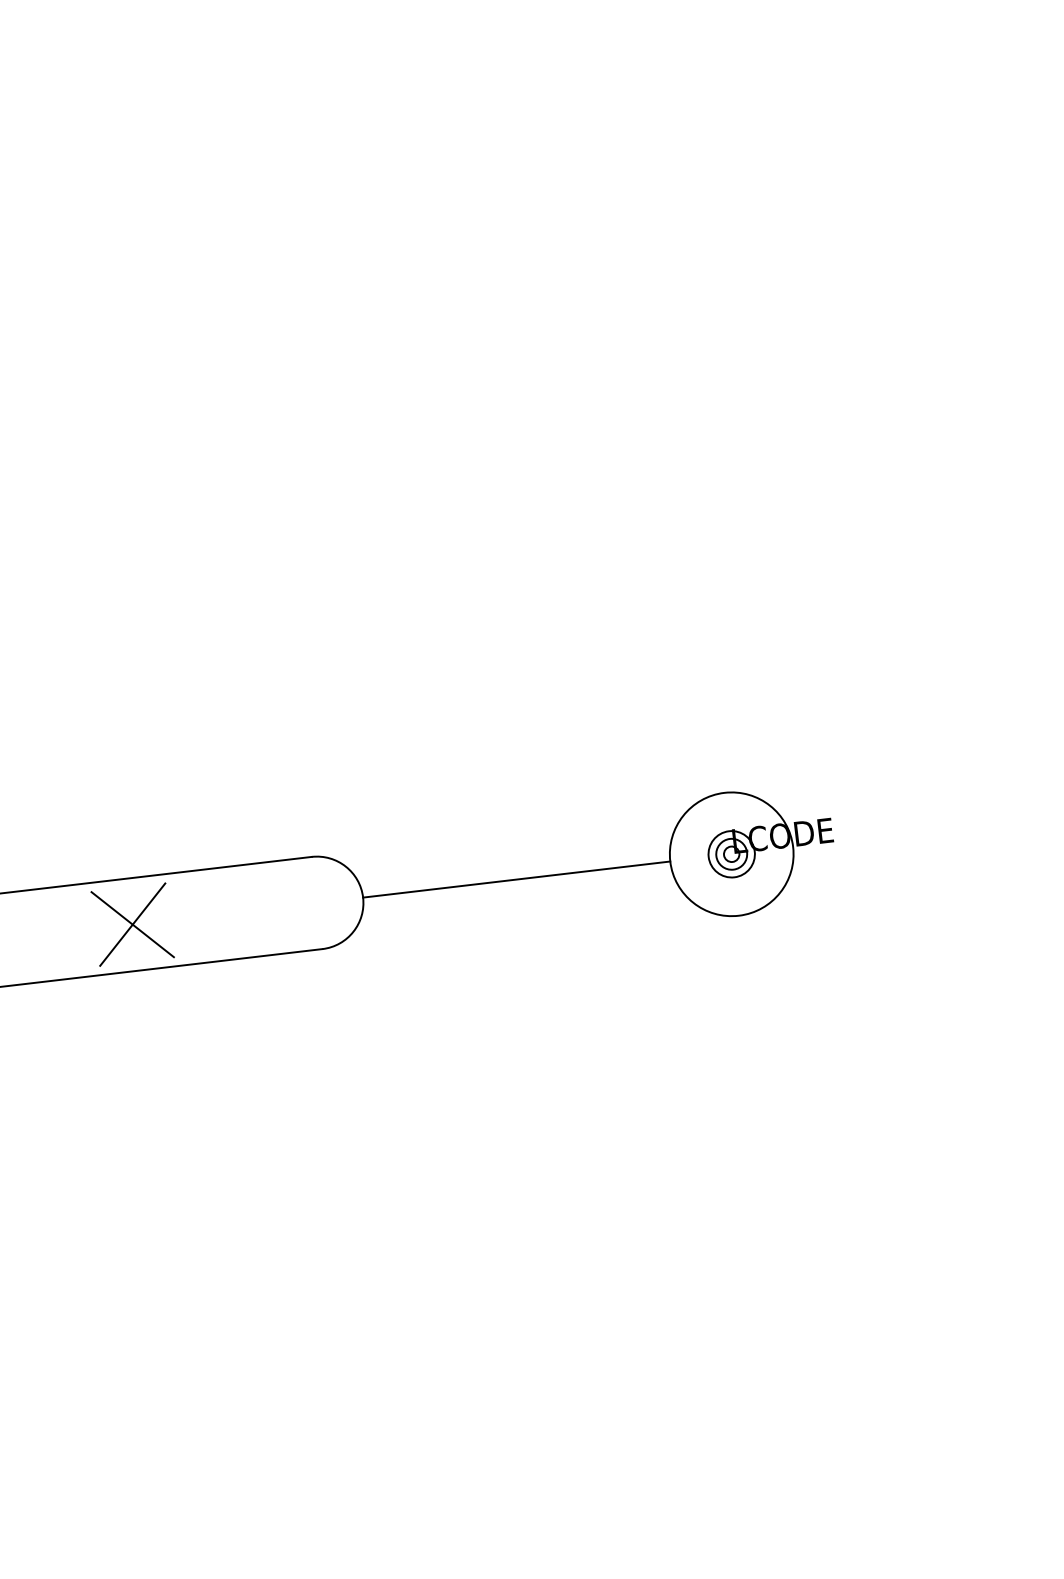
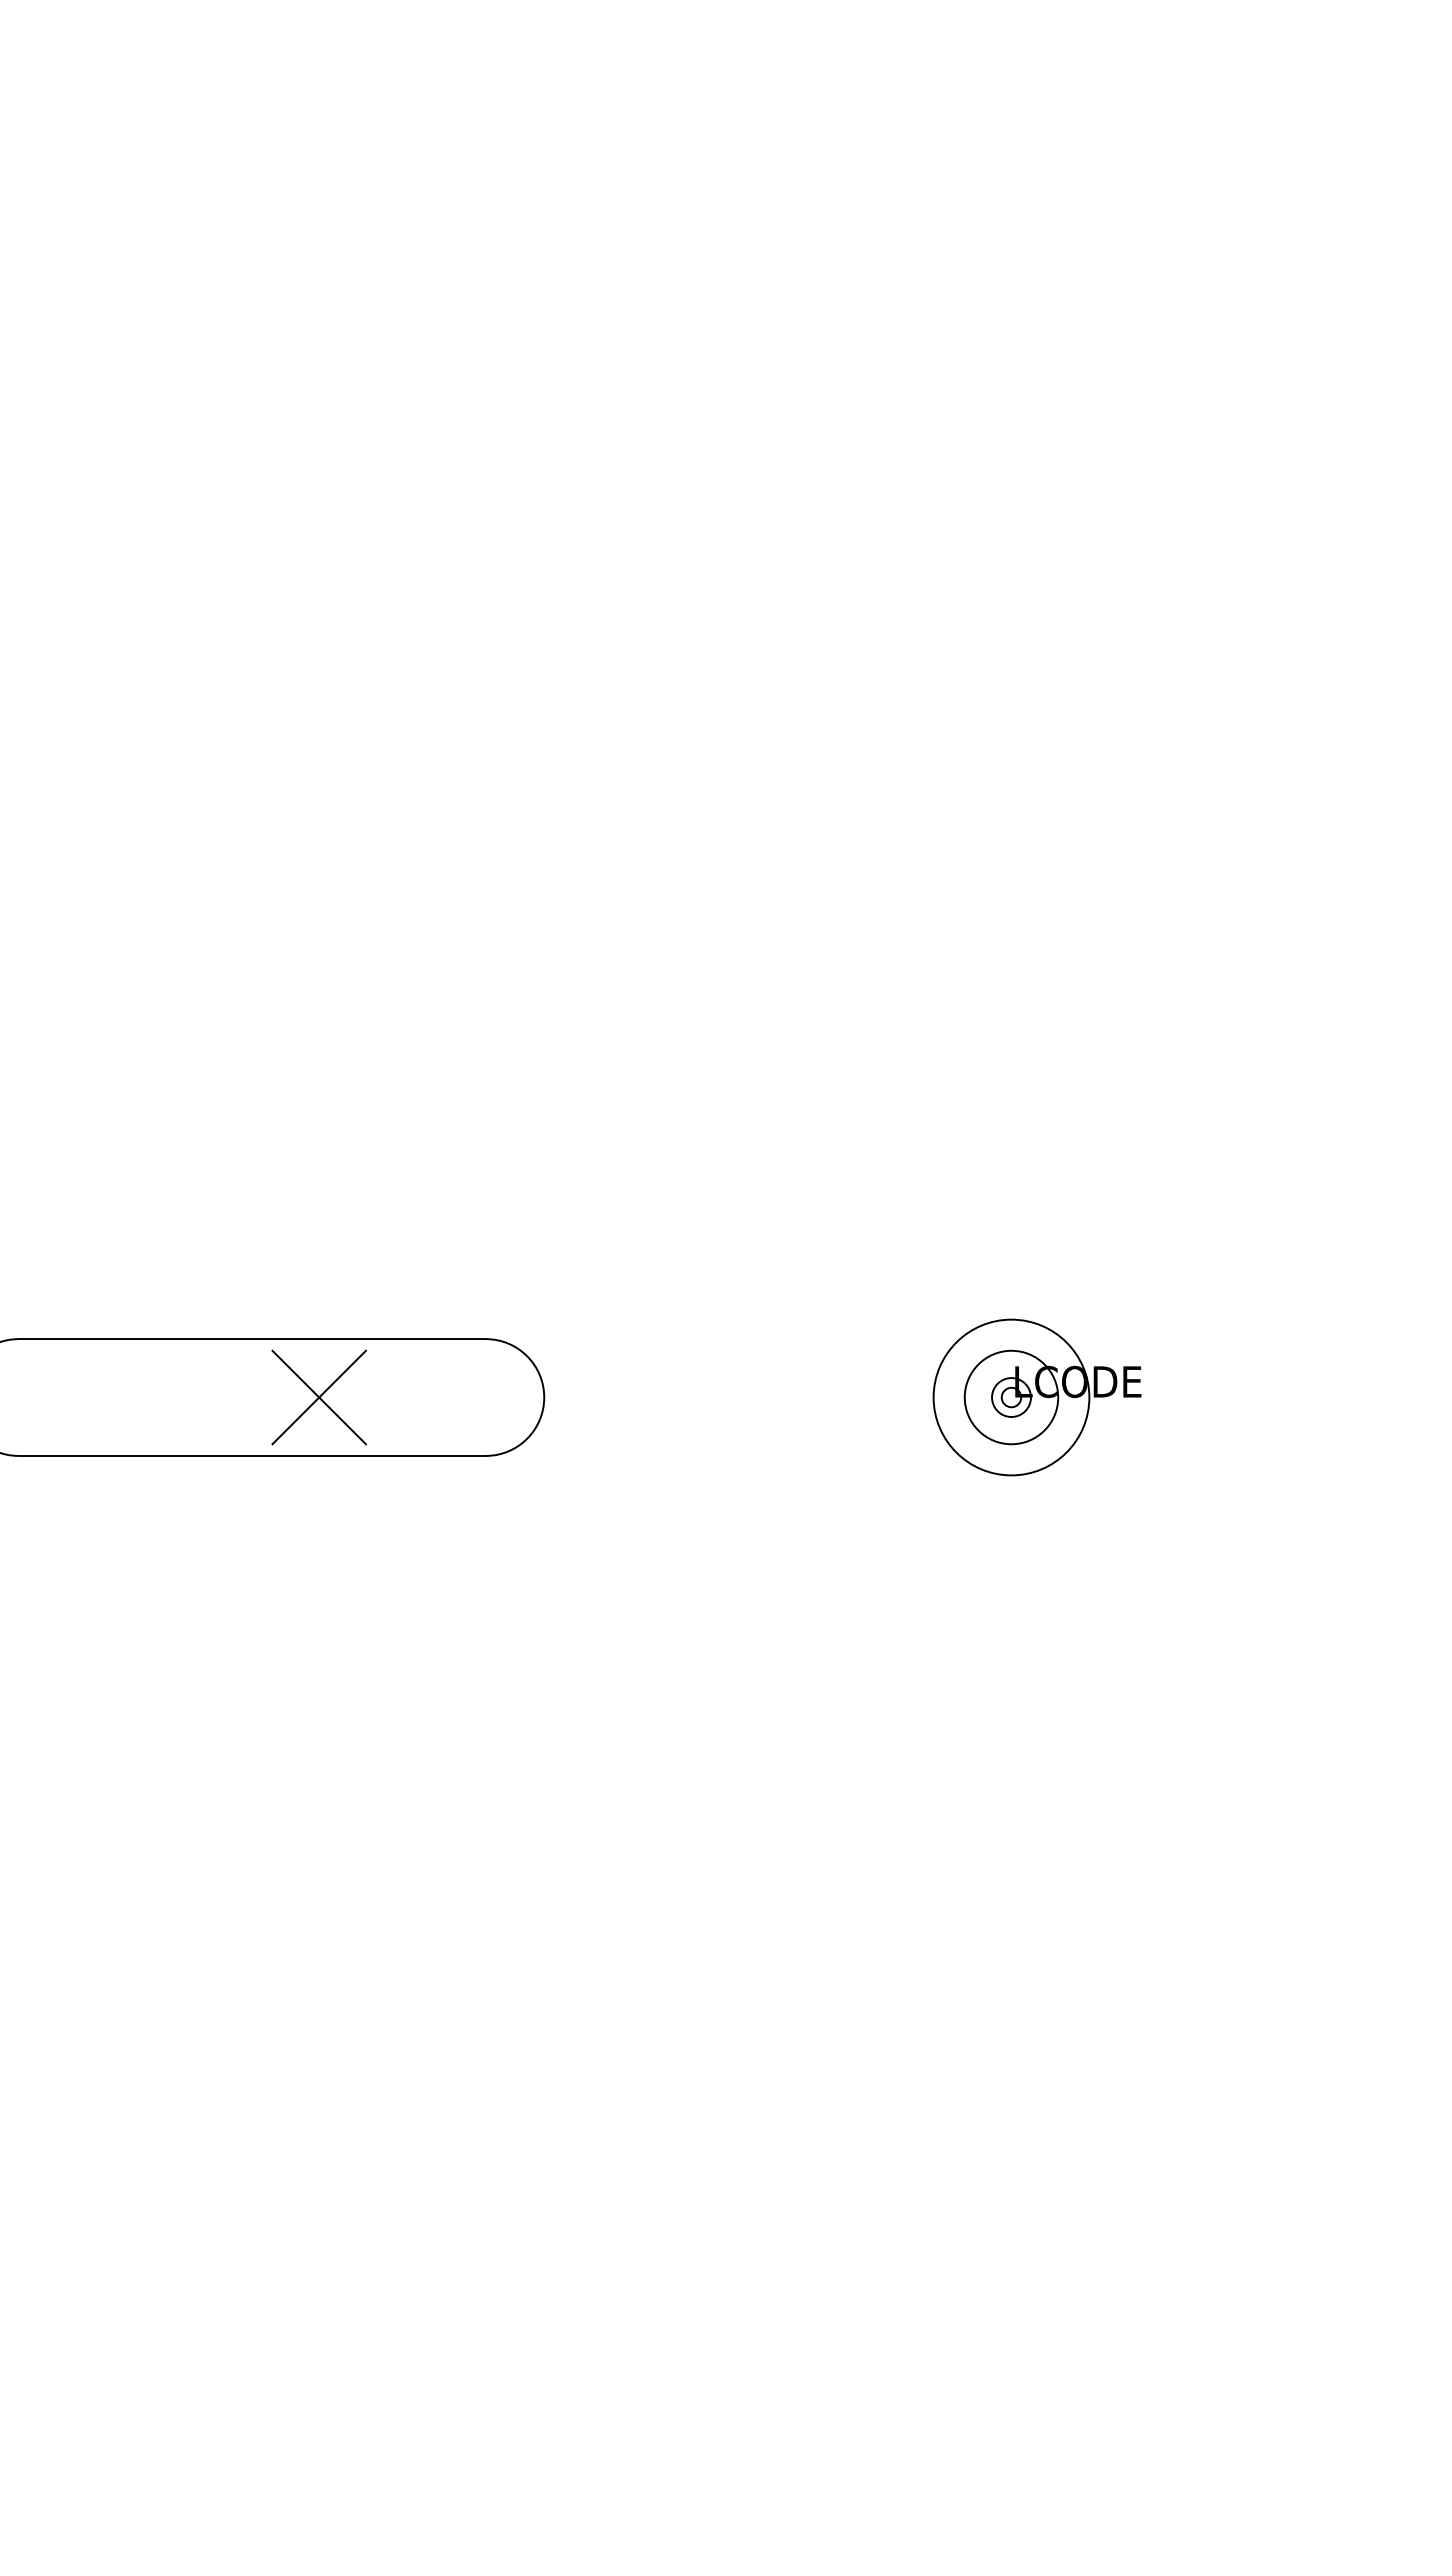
circle: (731, 854) -> (1011, 1397), size x1.6
line: (516, 879) -> (738, 1397), removed
part: (132, 924) -> (318, 1397), moved

